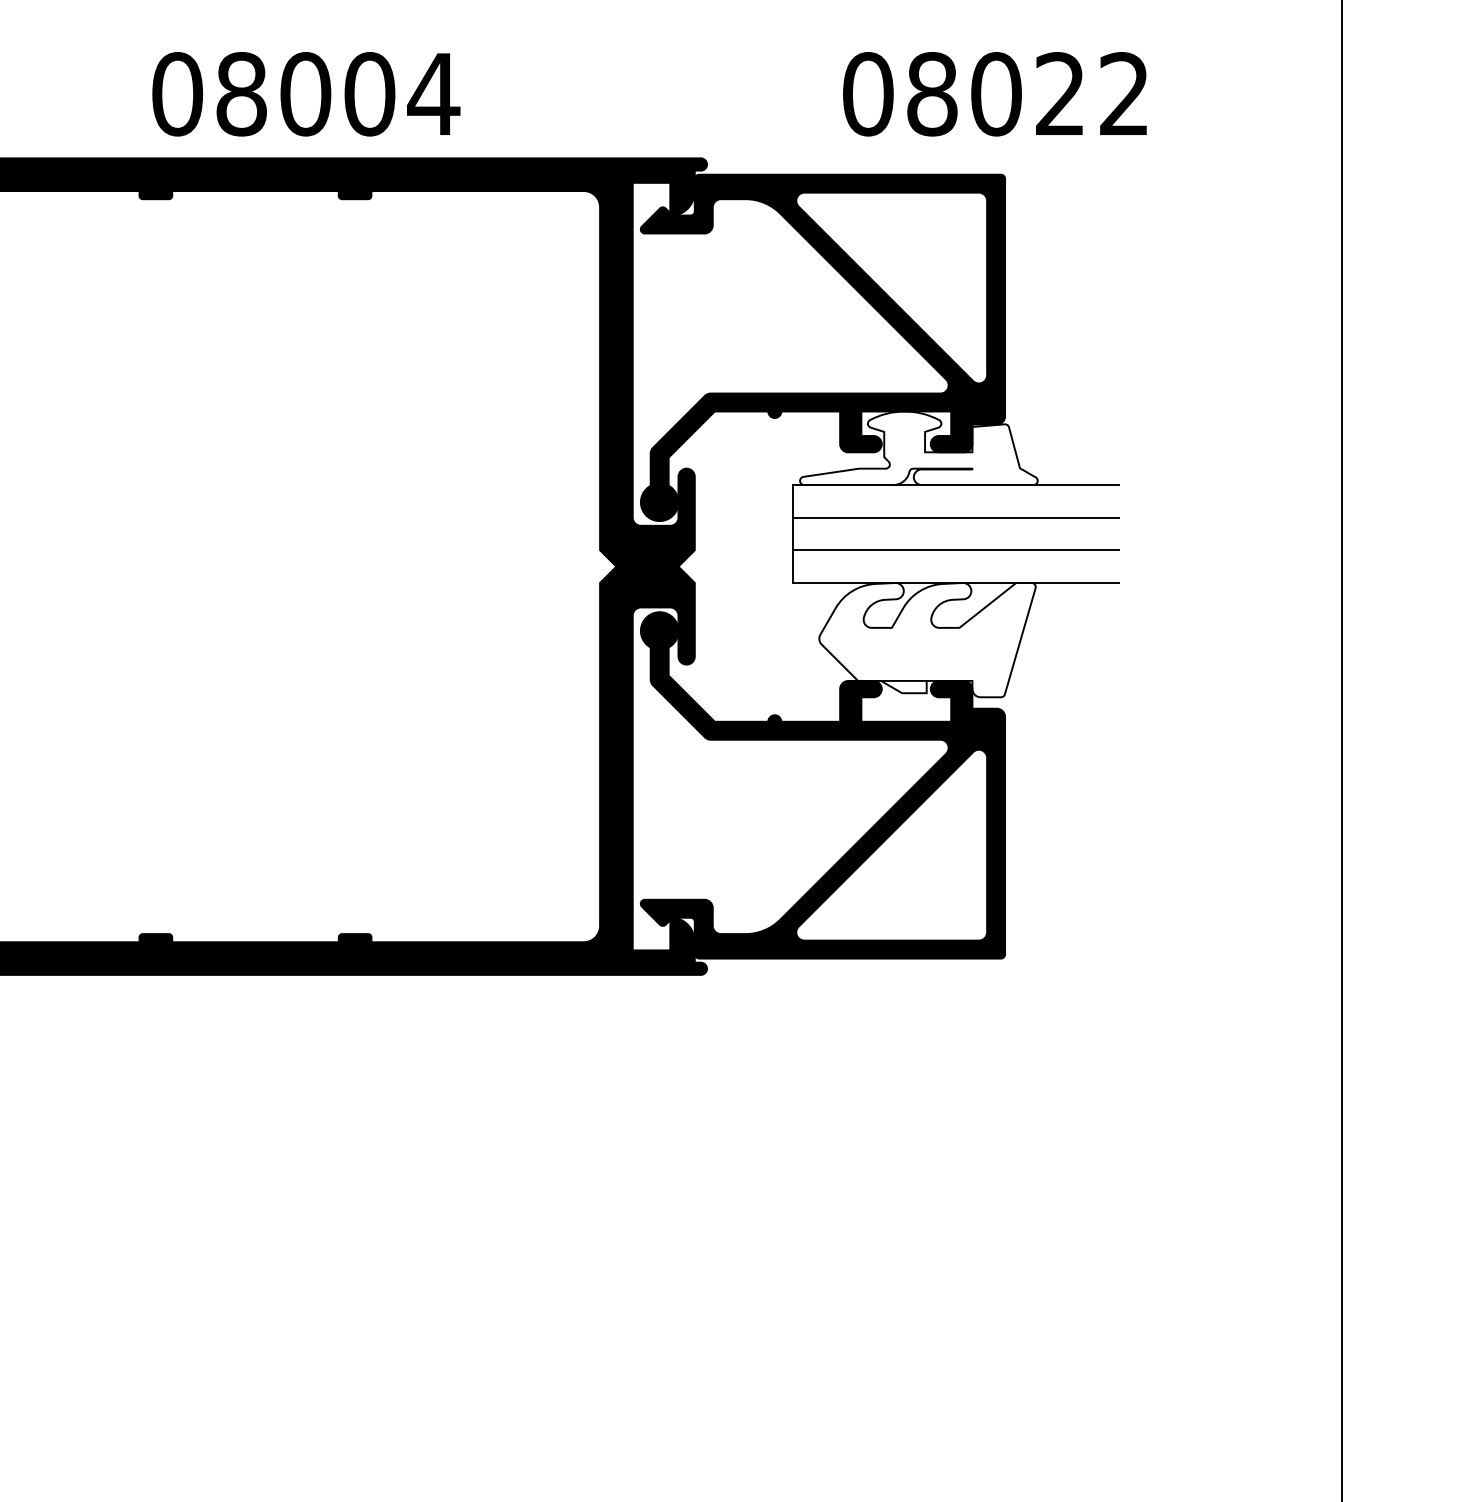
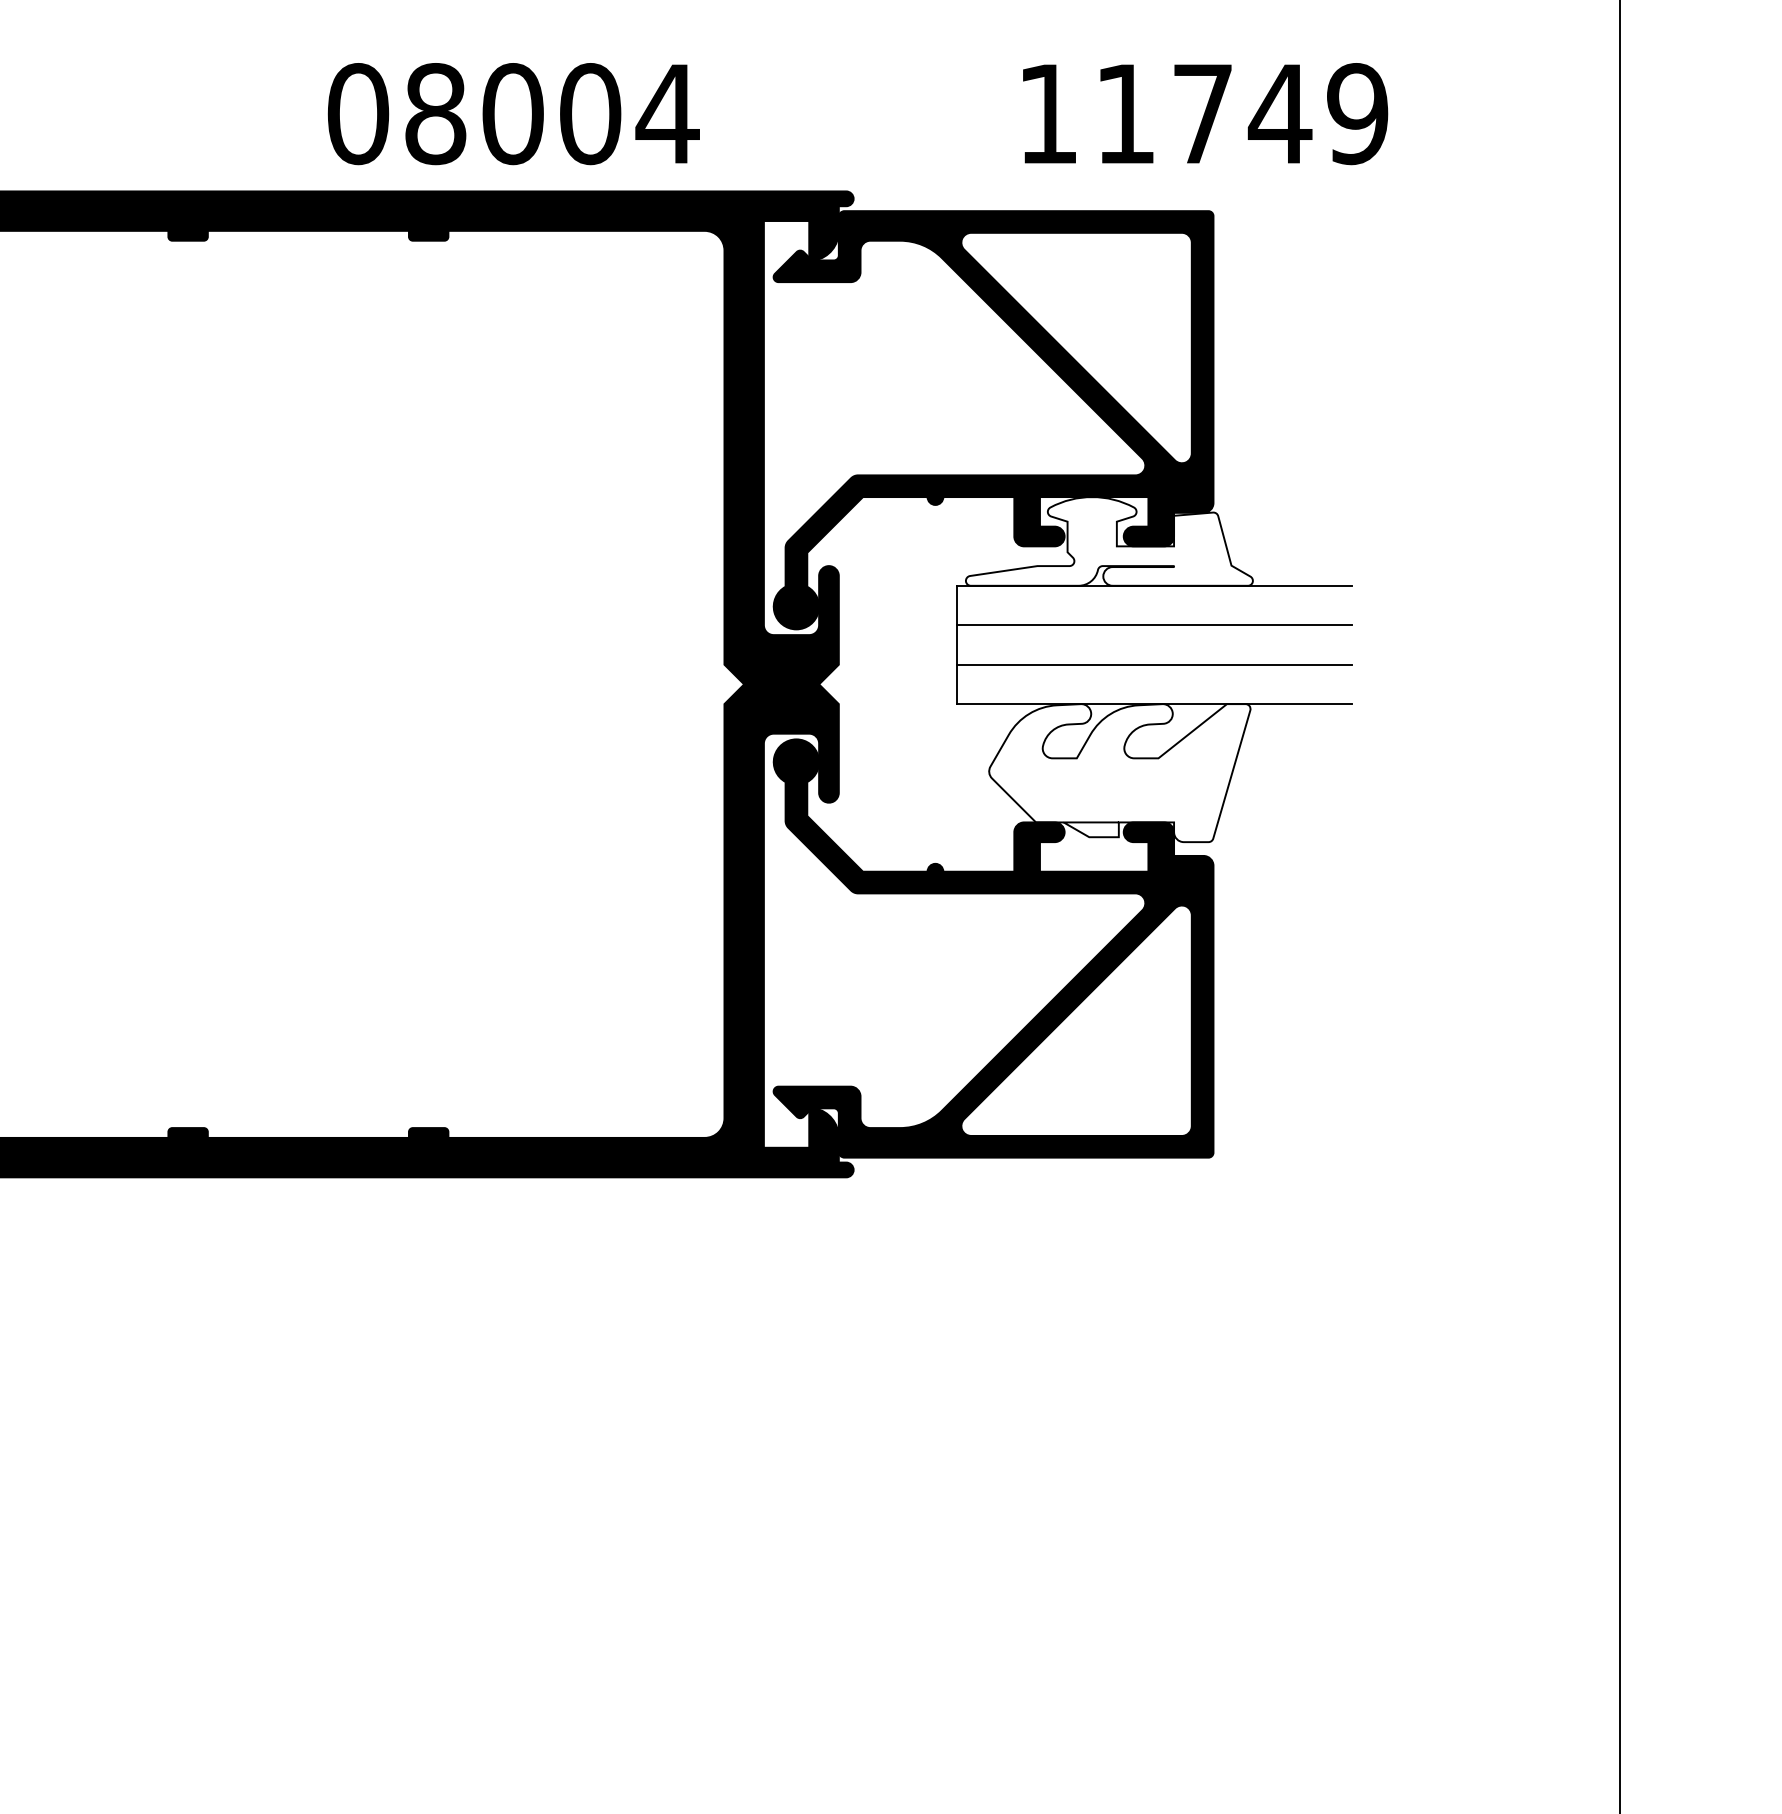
text: (306, 94) -> (513, 114), moved
text: (995, 94) -> (1202, 114), 08022 -> 11749

